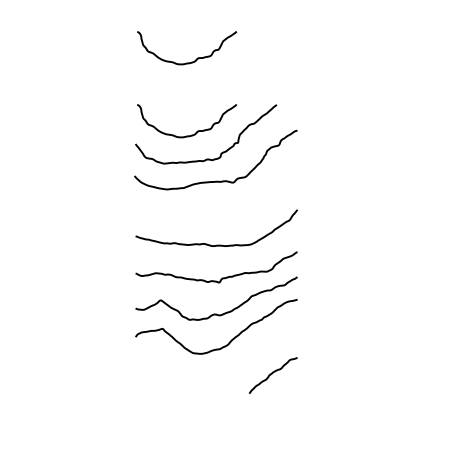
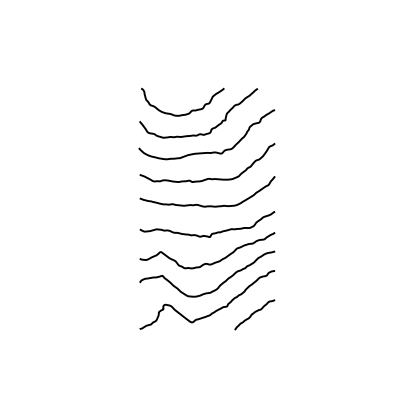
curve: (196, 58) -> (190, 49), removed
curve: (219, 211) -> (209, 177), added
curve: (223, 371) -> (213, 311), added

